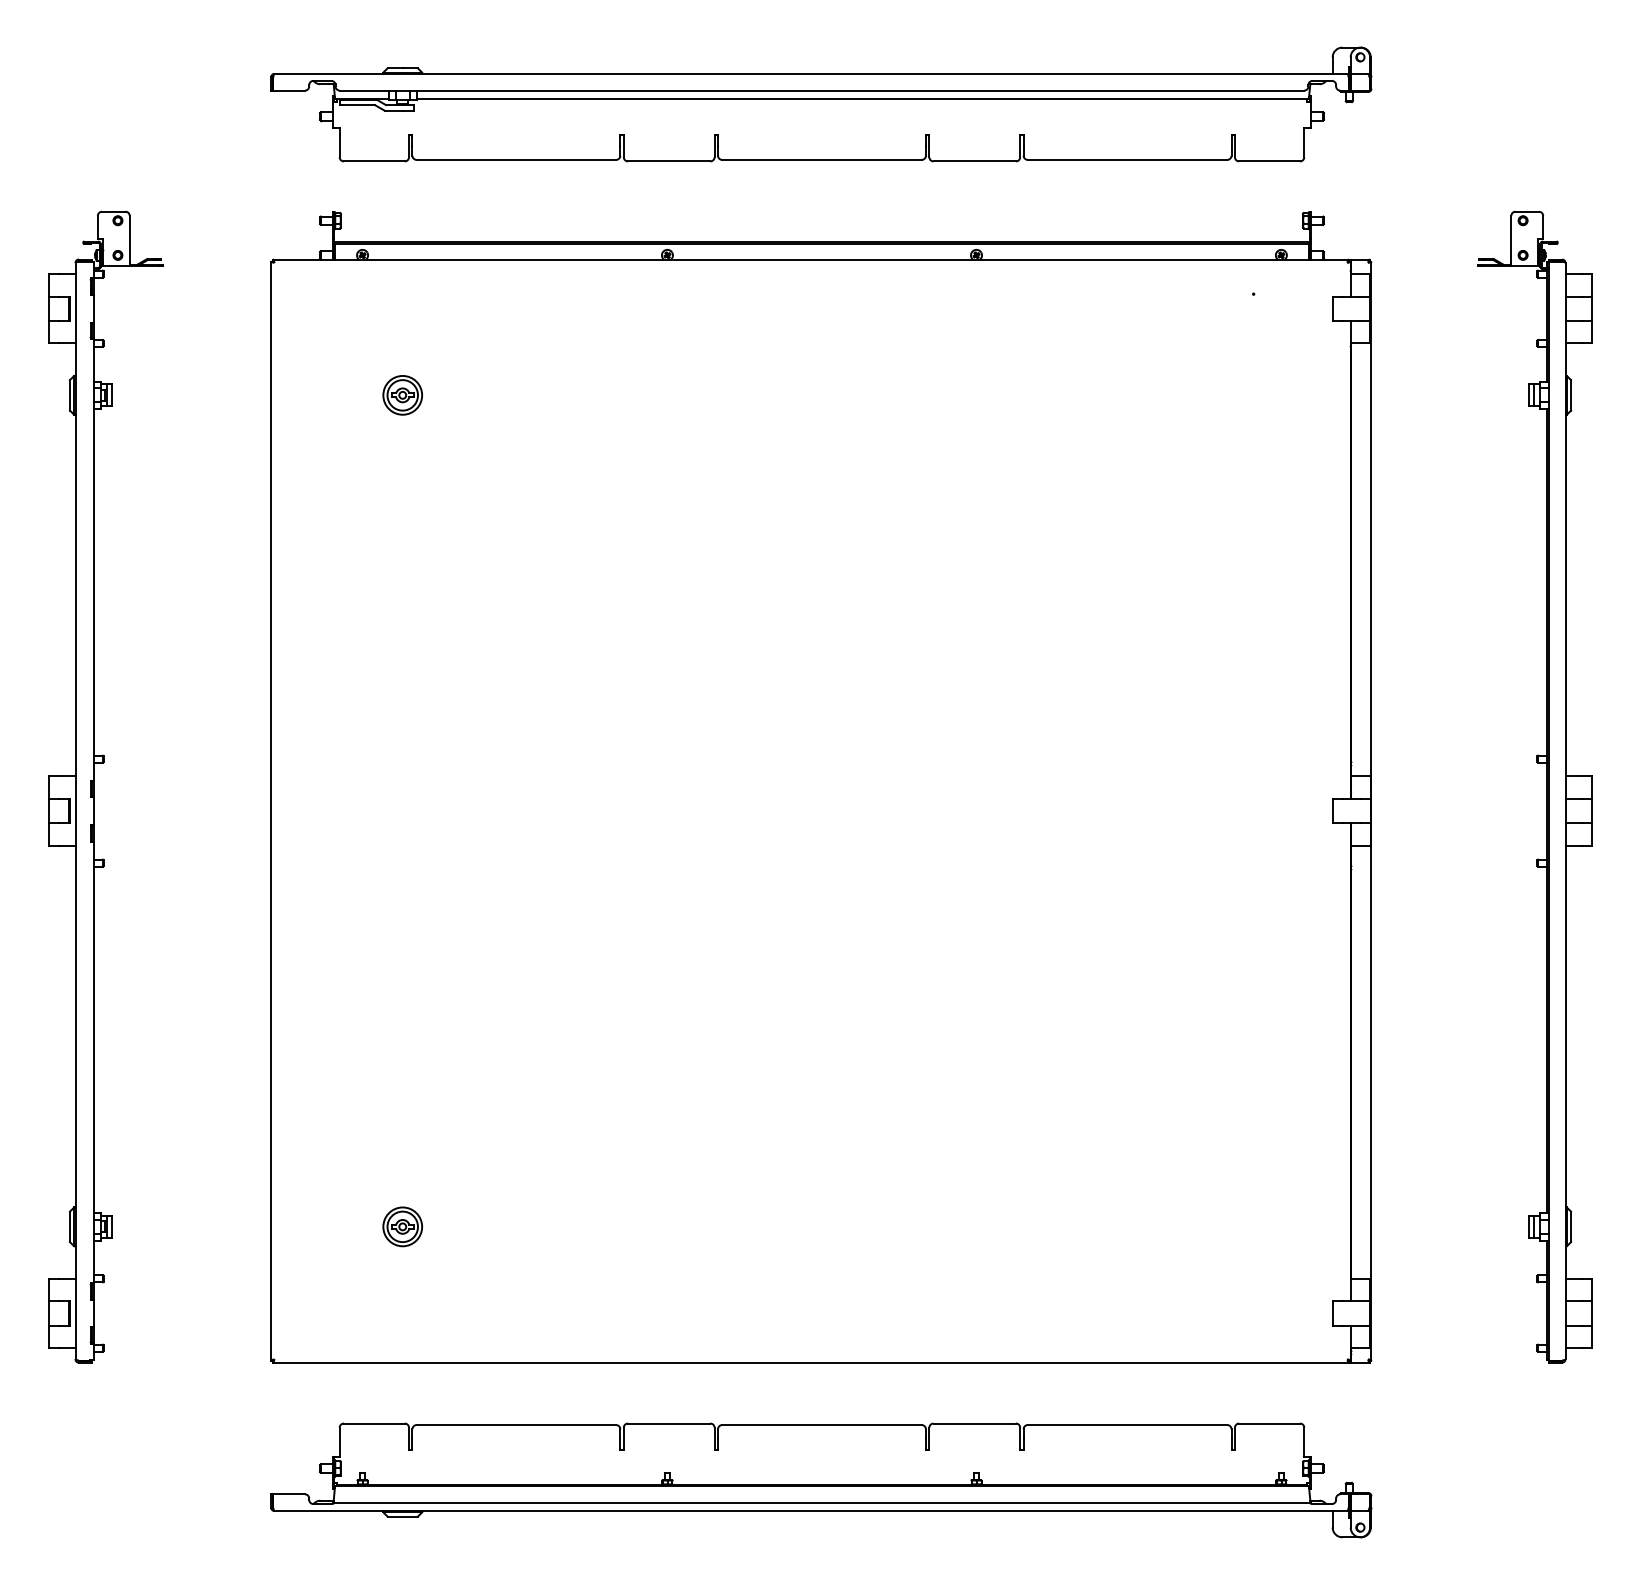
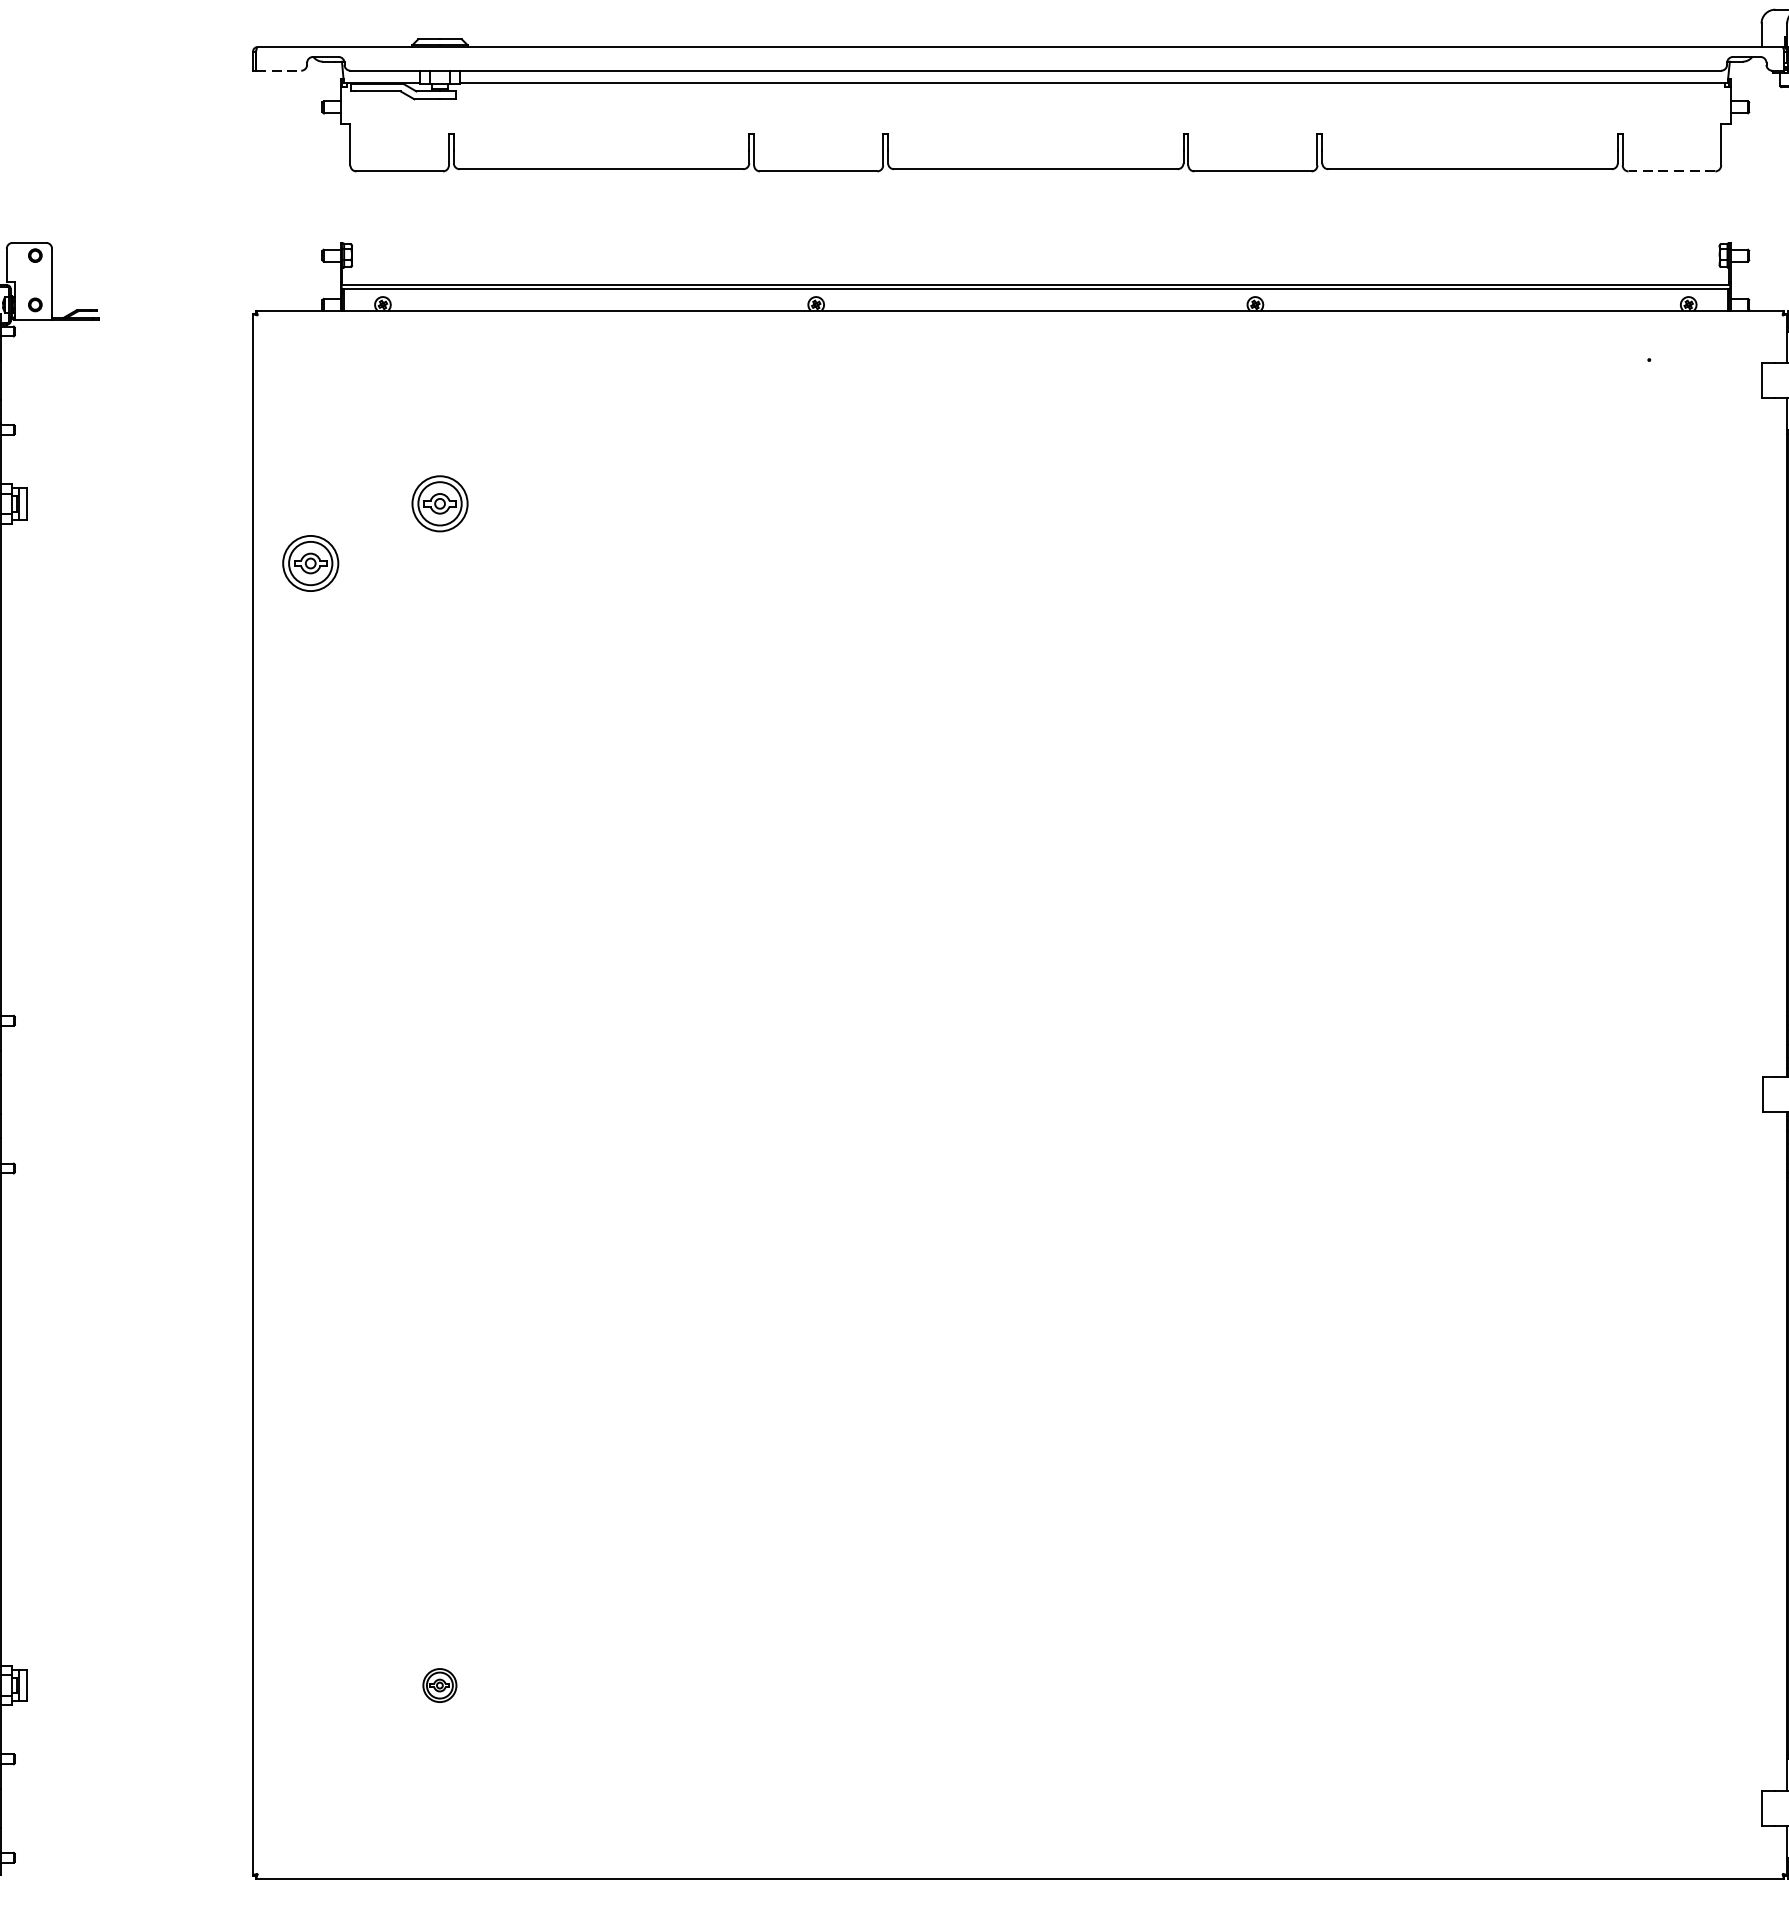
line: (289, 90) -> (279, 70), solid -> dashed
line: (1269, 161) -> (1671, 171), solid -> dashed
part: (311, 437) -> (310, 563), added
part: (402, 1226) -> (439, 1684), size x0.6

